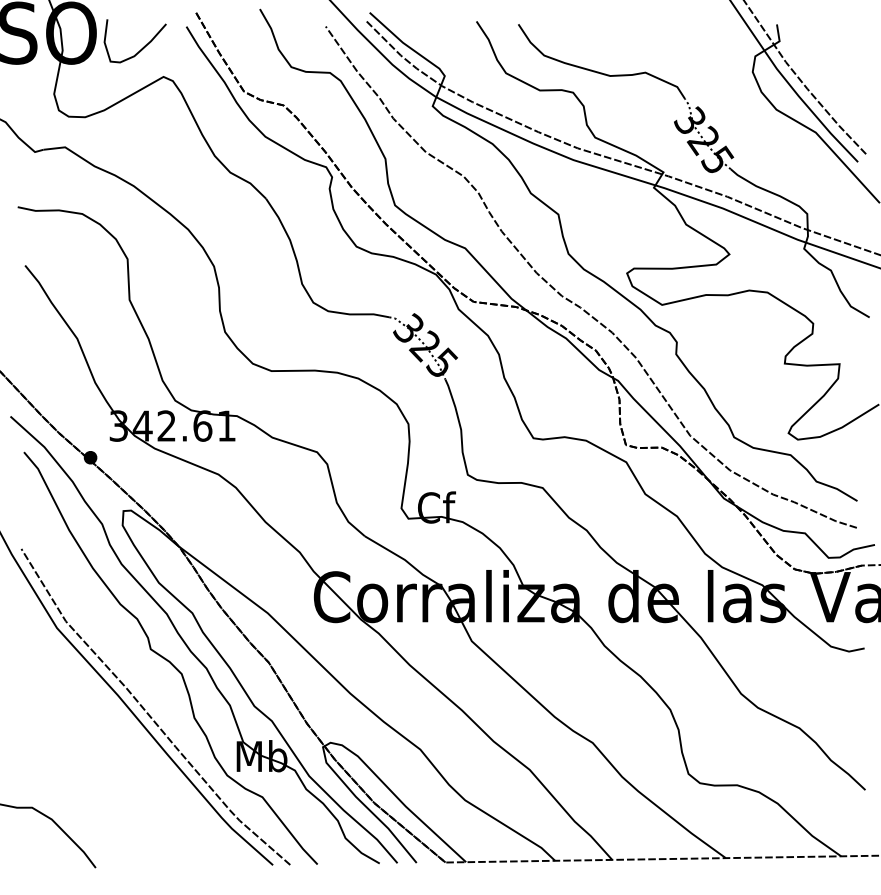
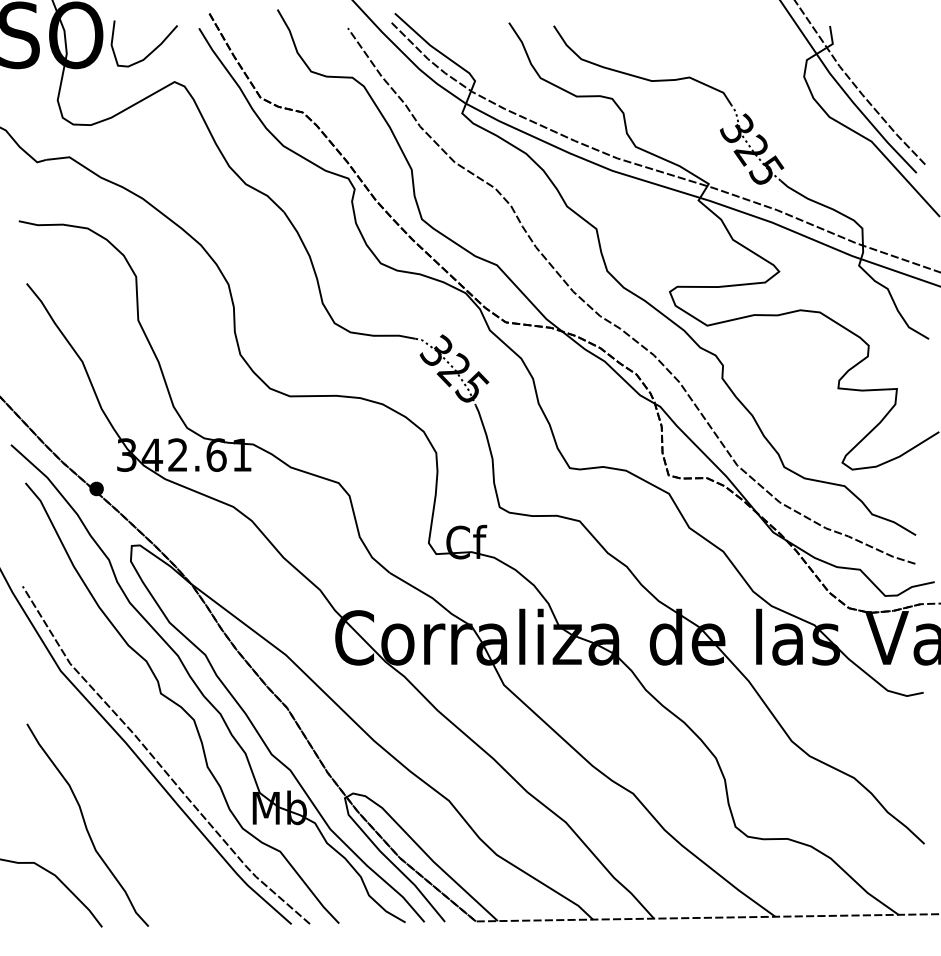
curve: (81, 771) -> (86, 824), added

